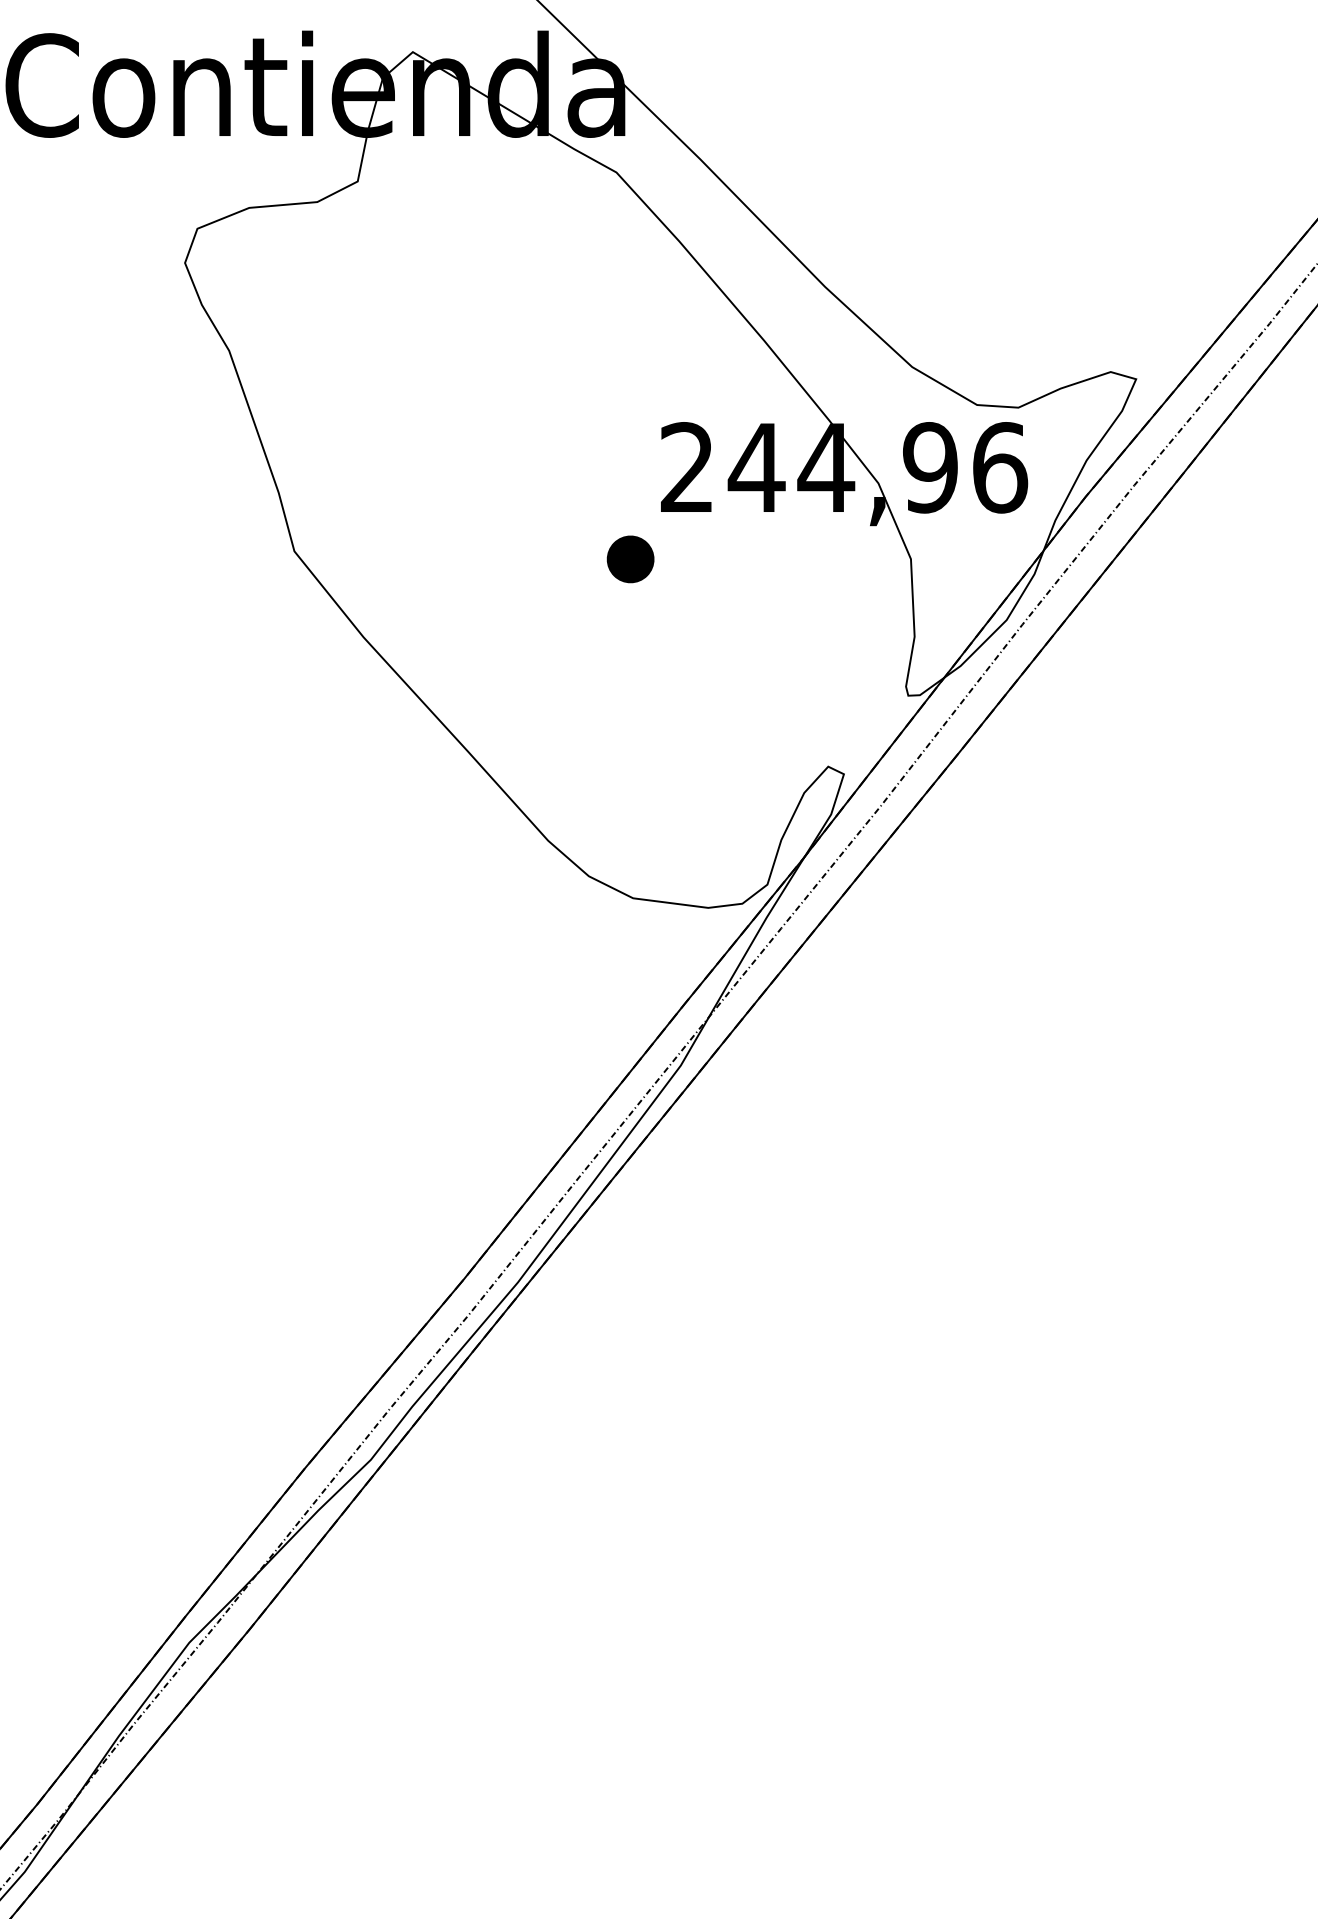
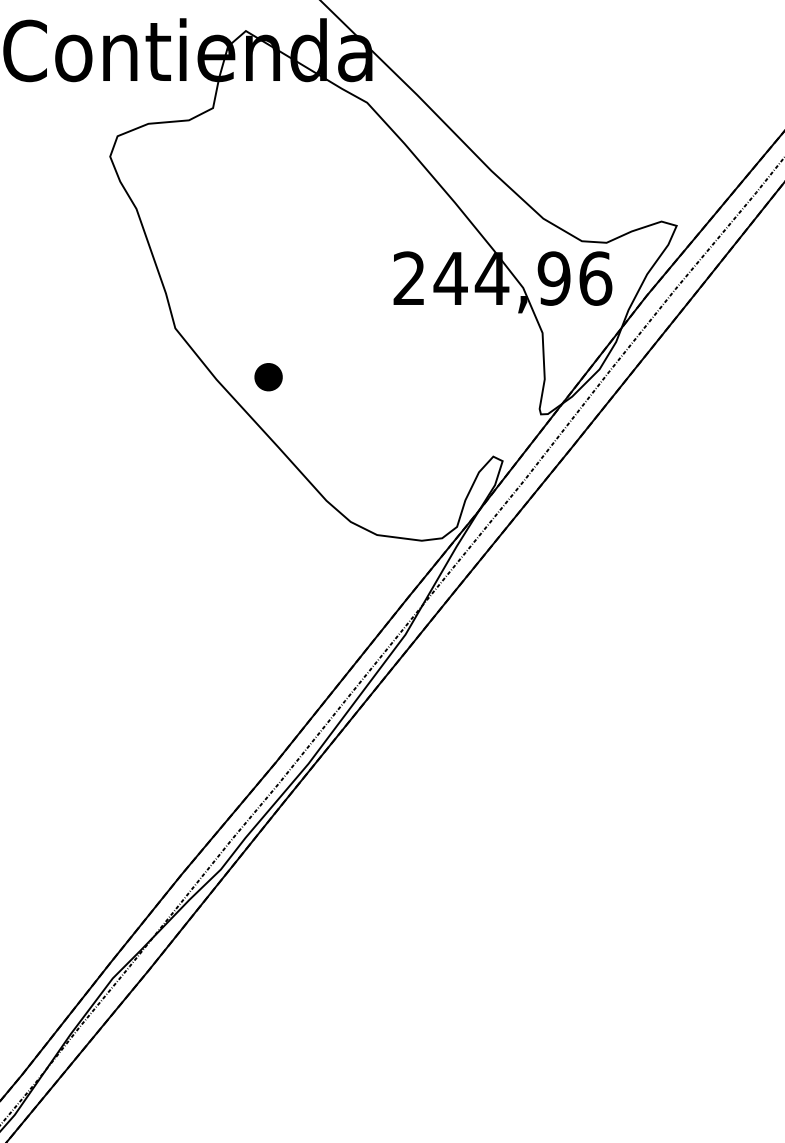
part: (630, 559) -> (268, 377), moved

